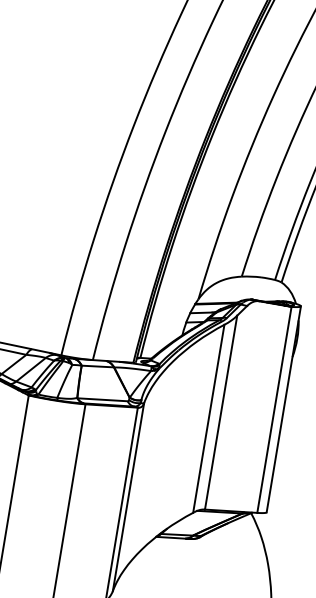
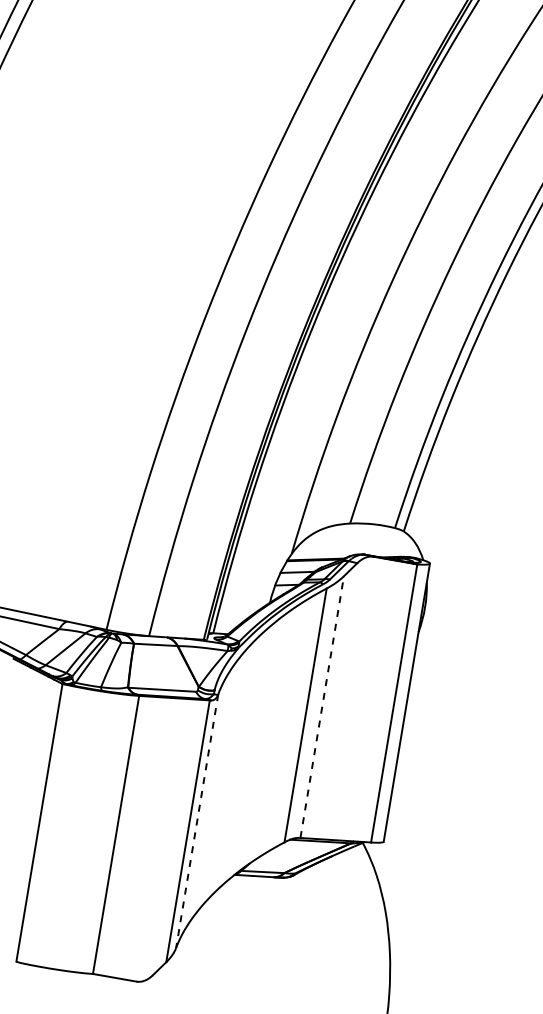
line: (221, 412) -> (322, 707), solid -> dashed
line: (128, 497) -> (197, 821), solid -> dashed

